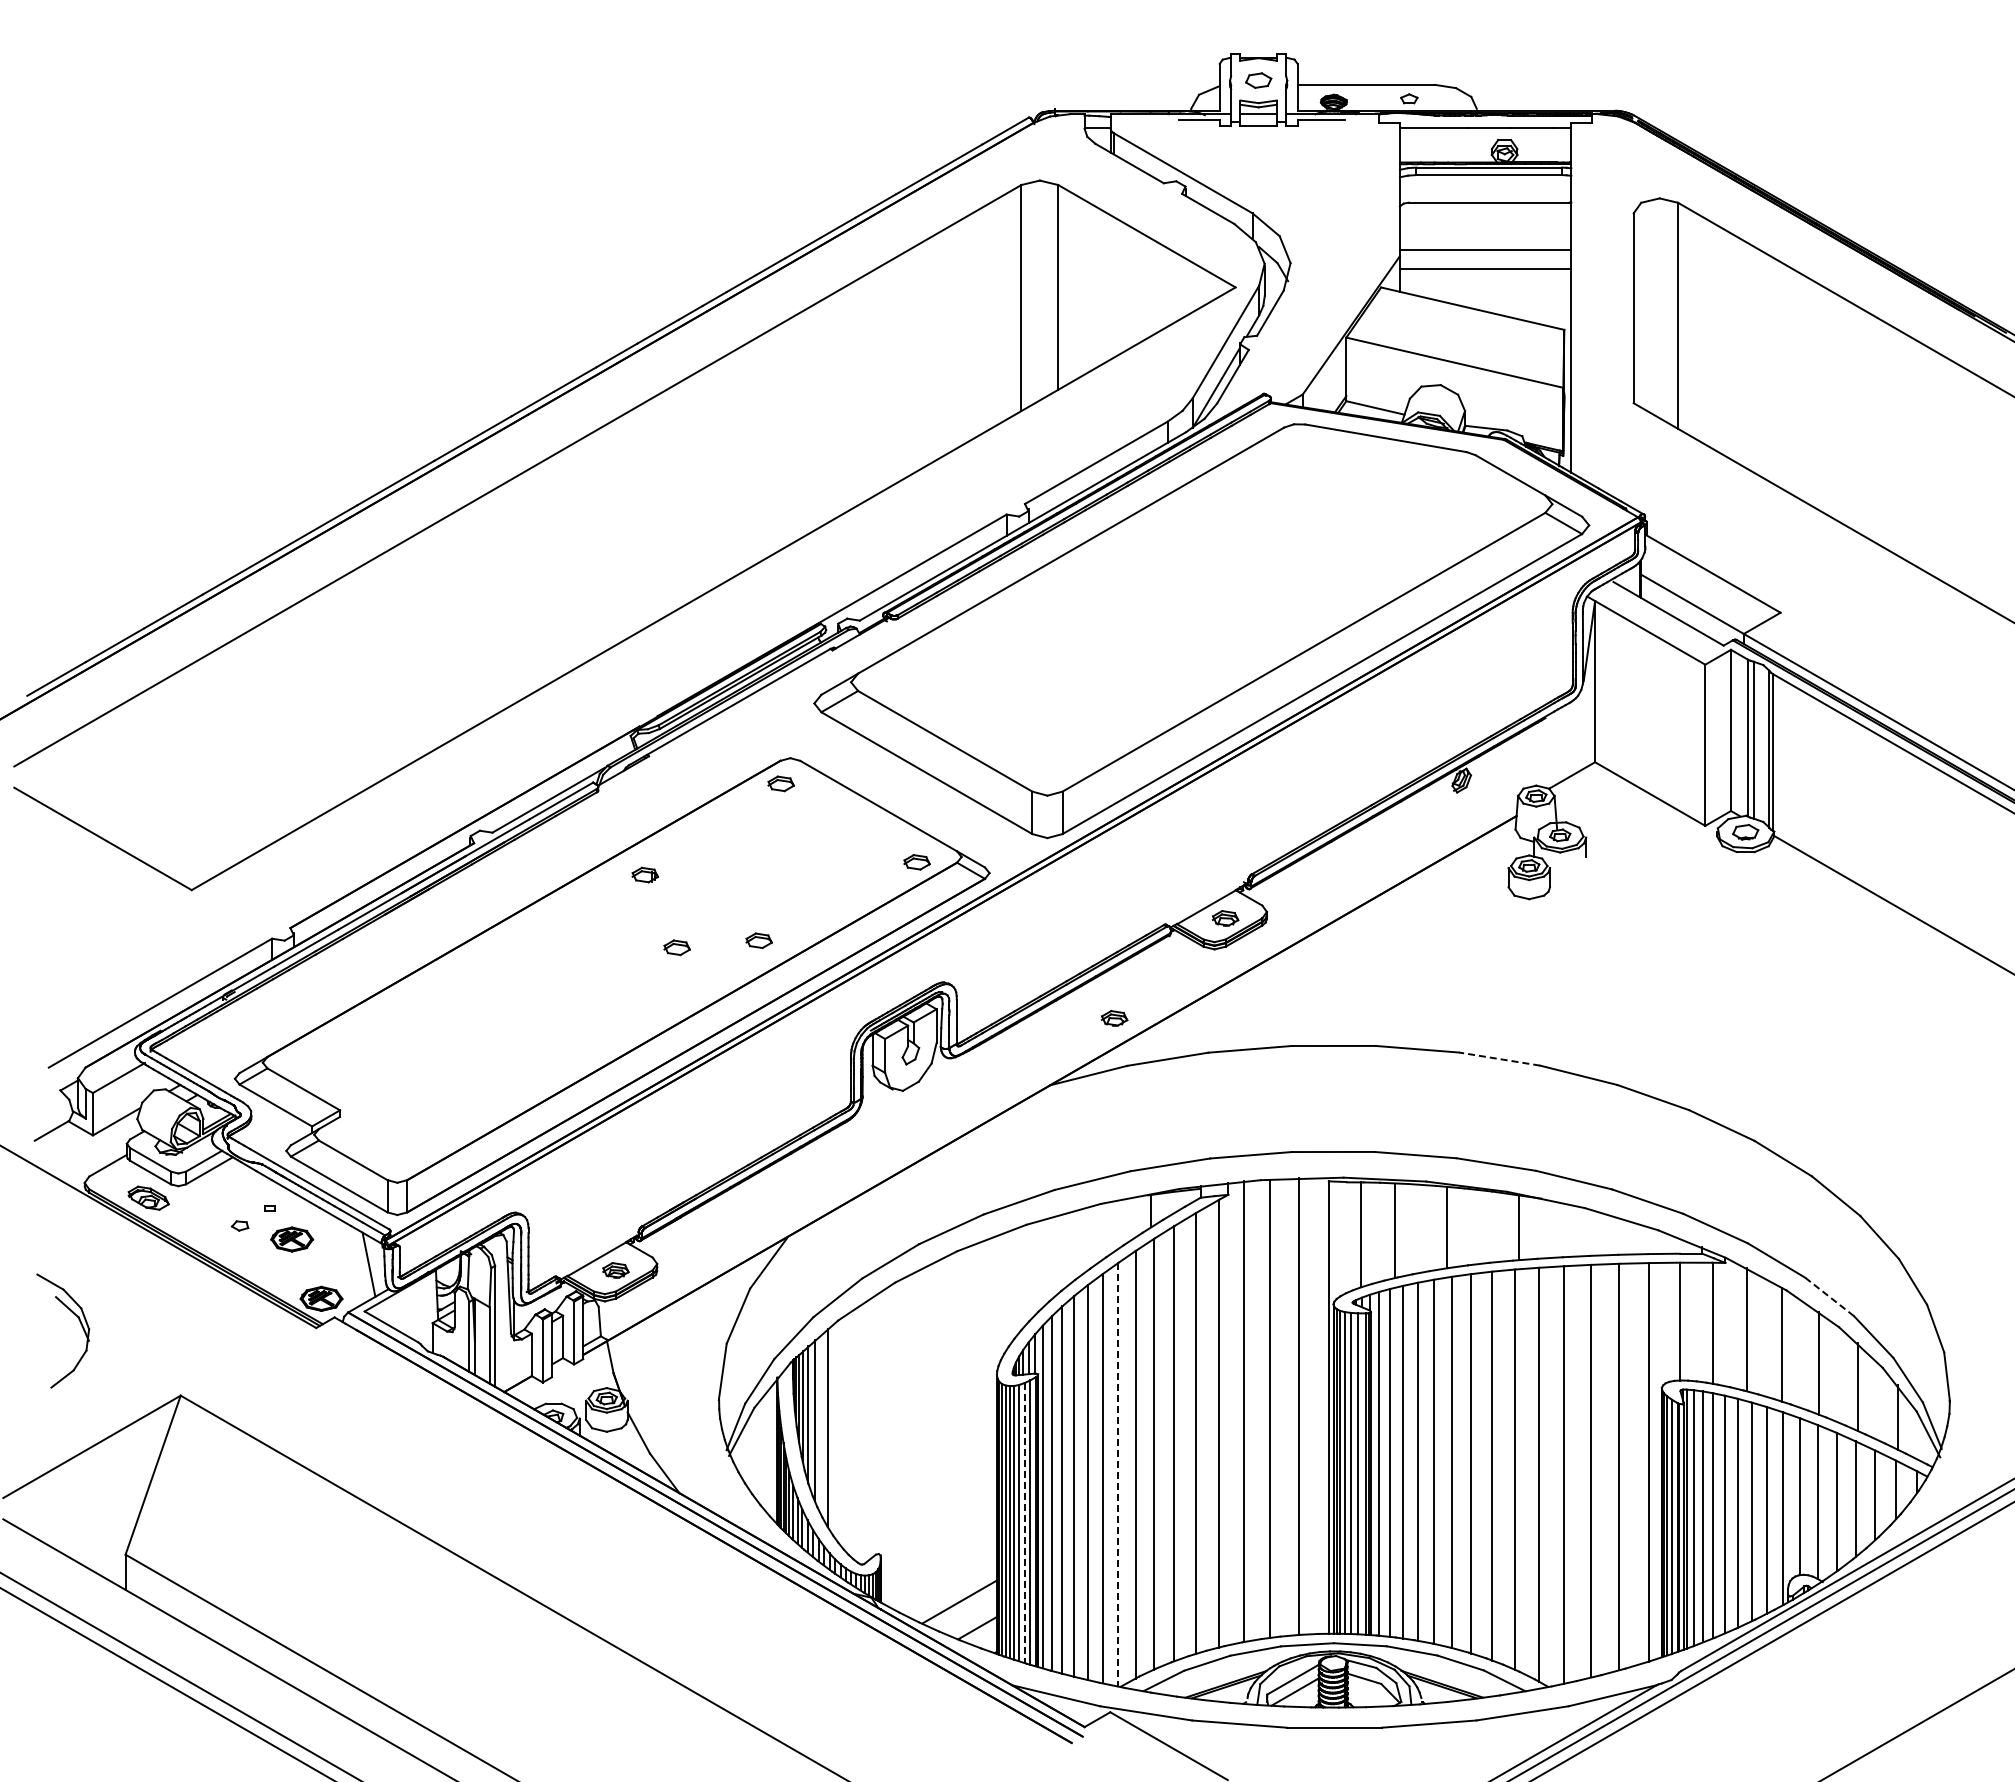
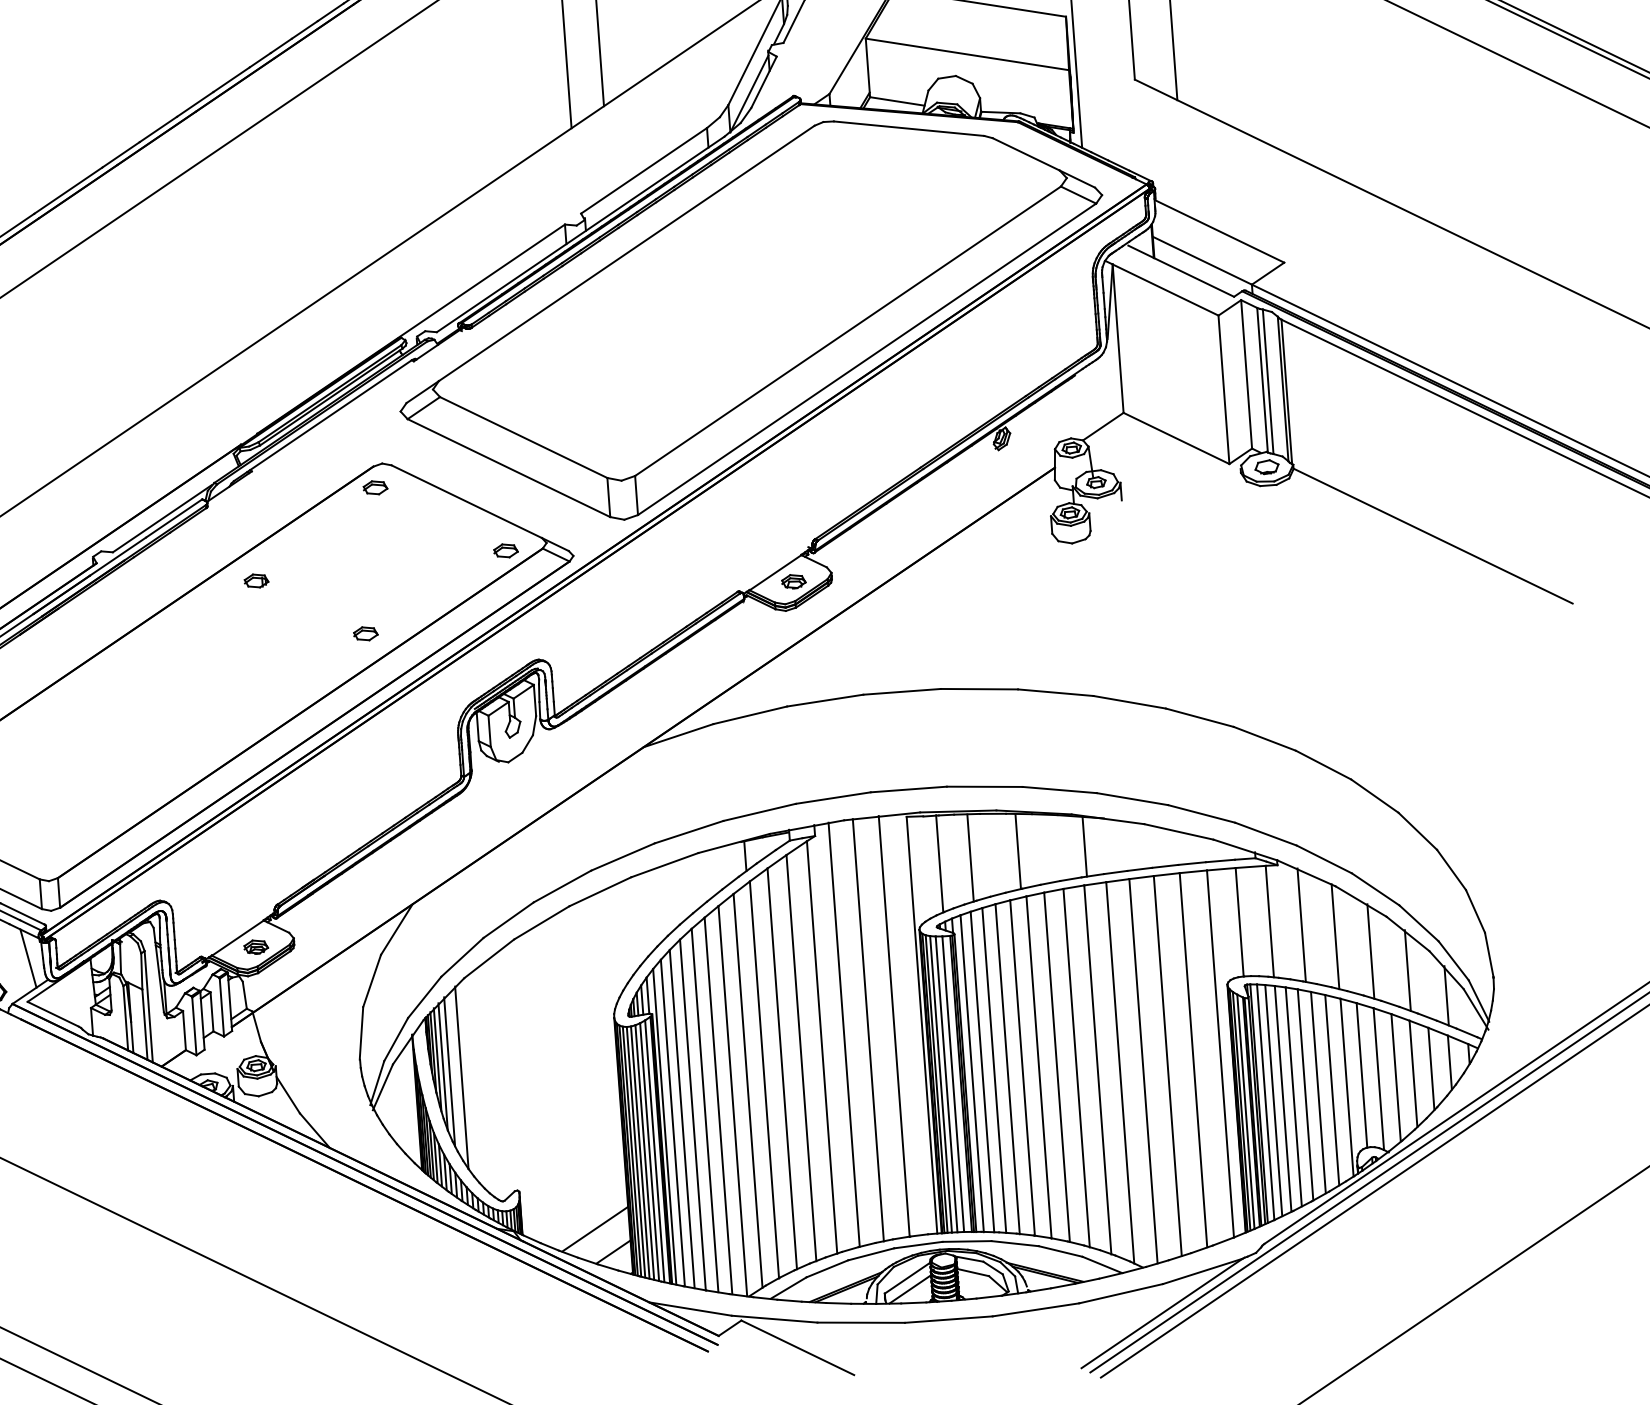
part: (676, 947) -> (290, 645), removed
part: (1114, 1018) -> (698, 681), removed
line: (1499, 1059) -> (1055, 693), dashed -> solid
line: (1829, 1296) -> (1375, 889), dashed -> solid
line: (1118, 1474) -> (732, 1101), dashed -> solid
line: (1024, 1523) -> (649, 1152), dashed -> solid

